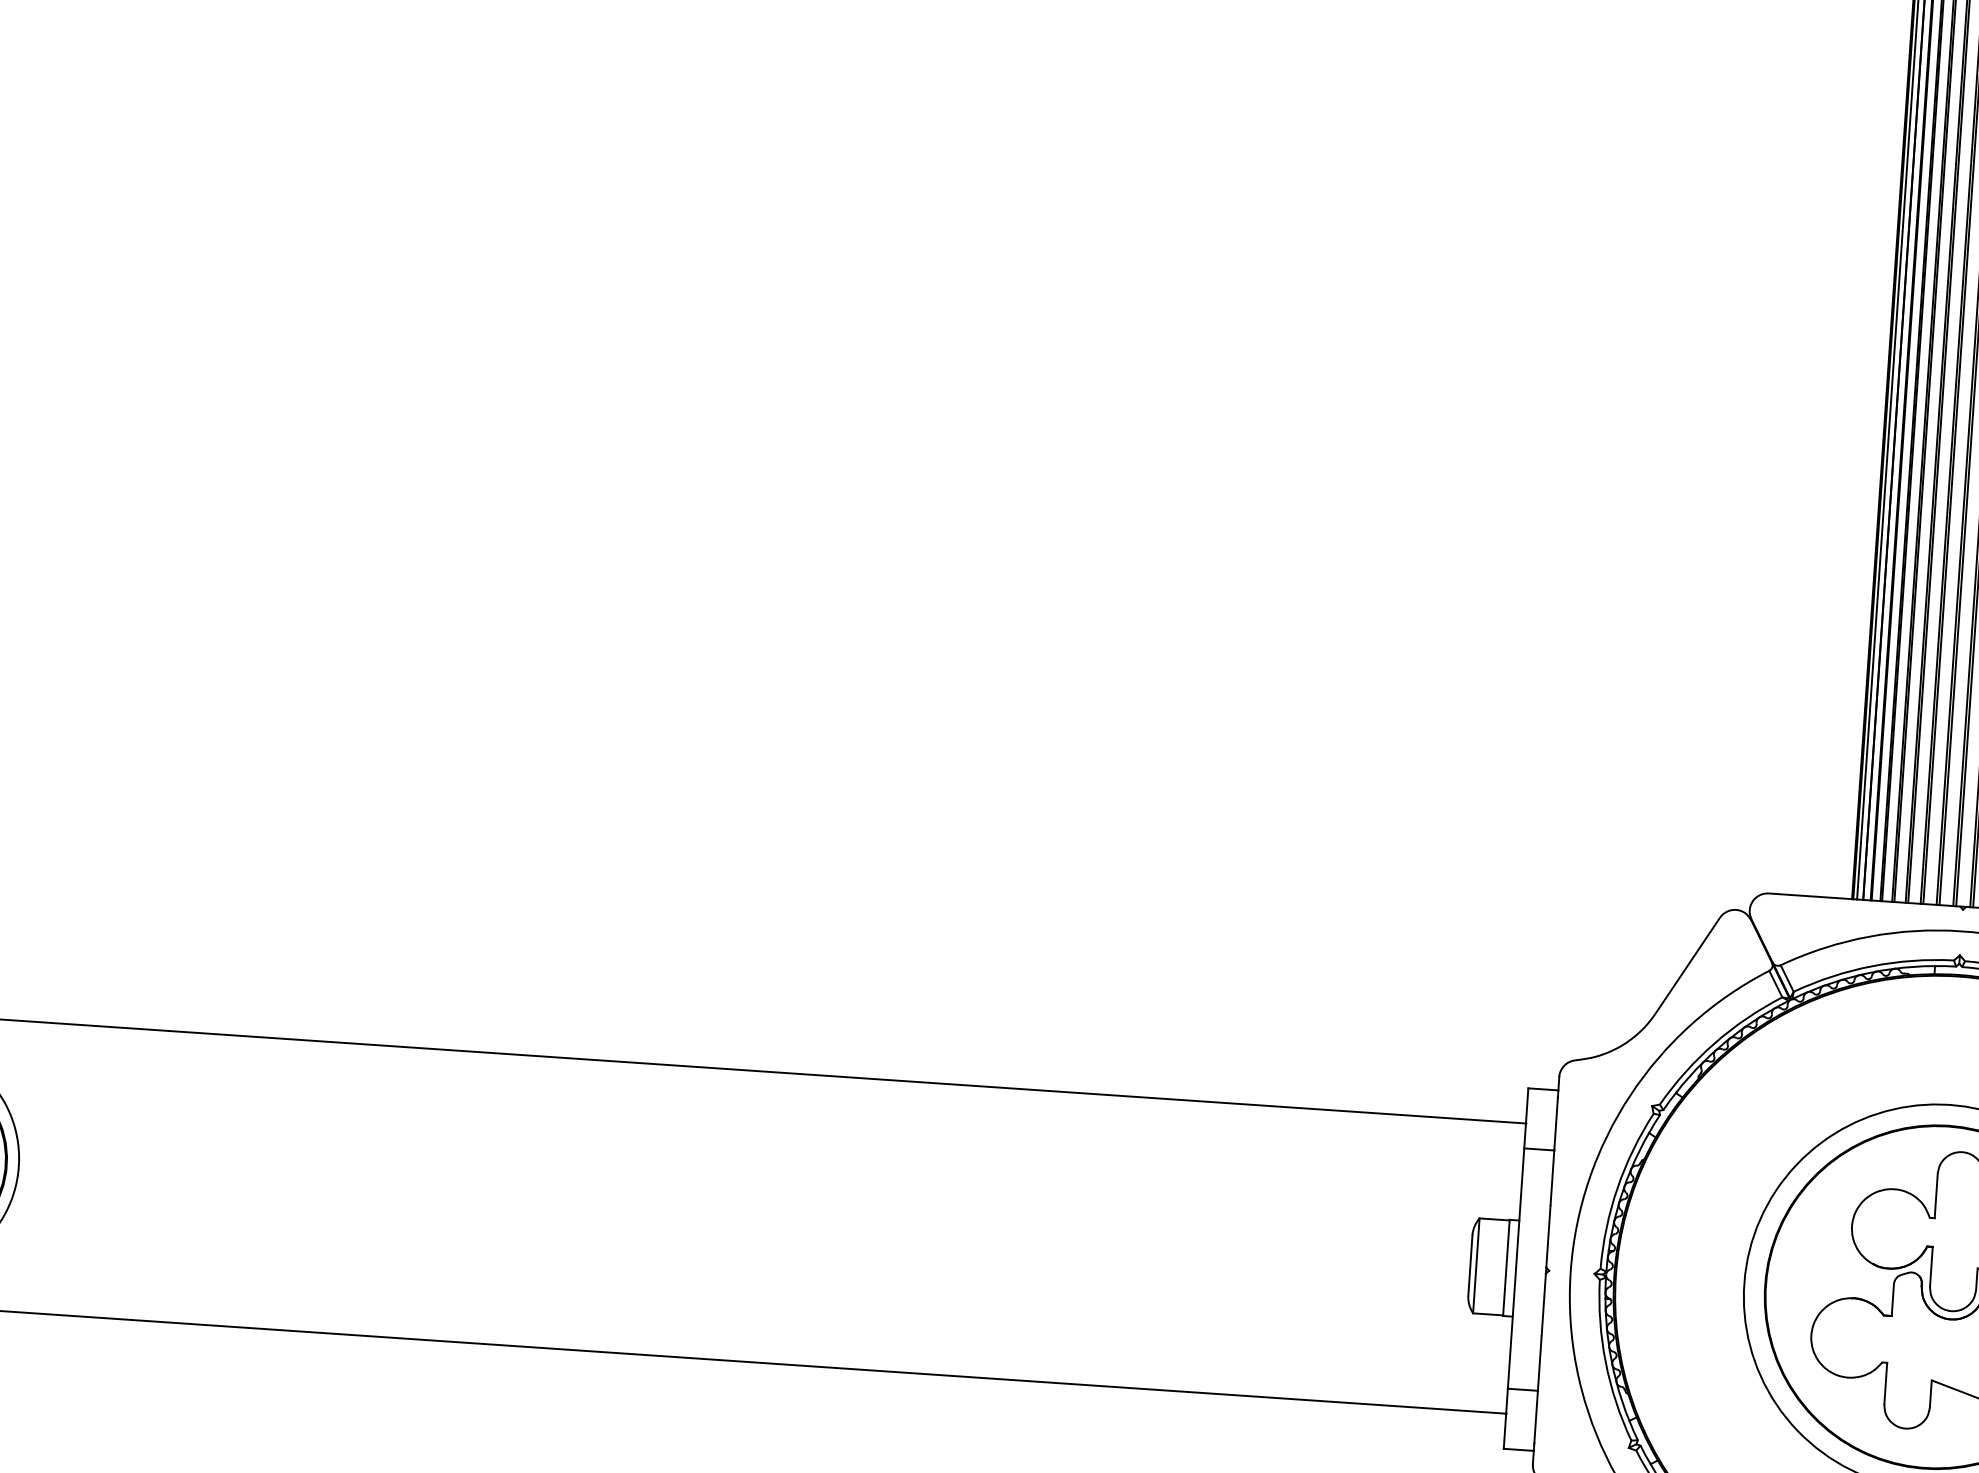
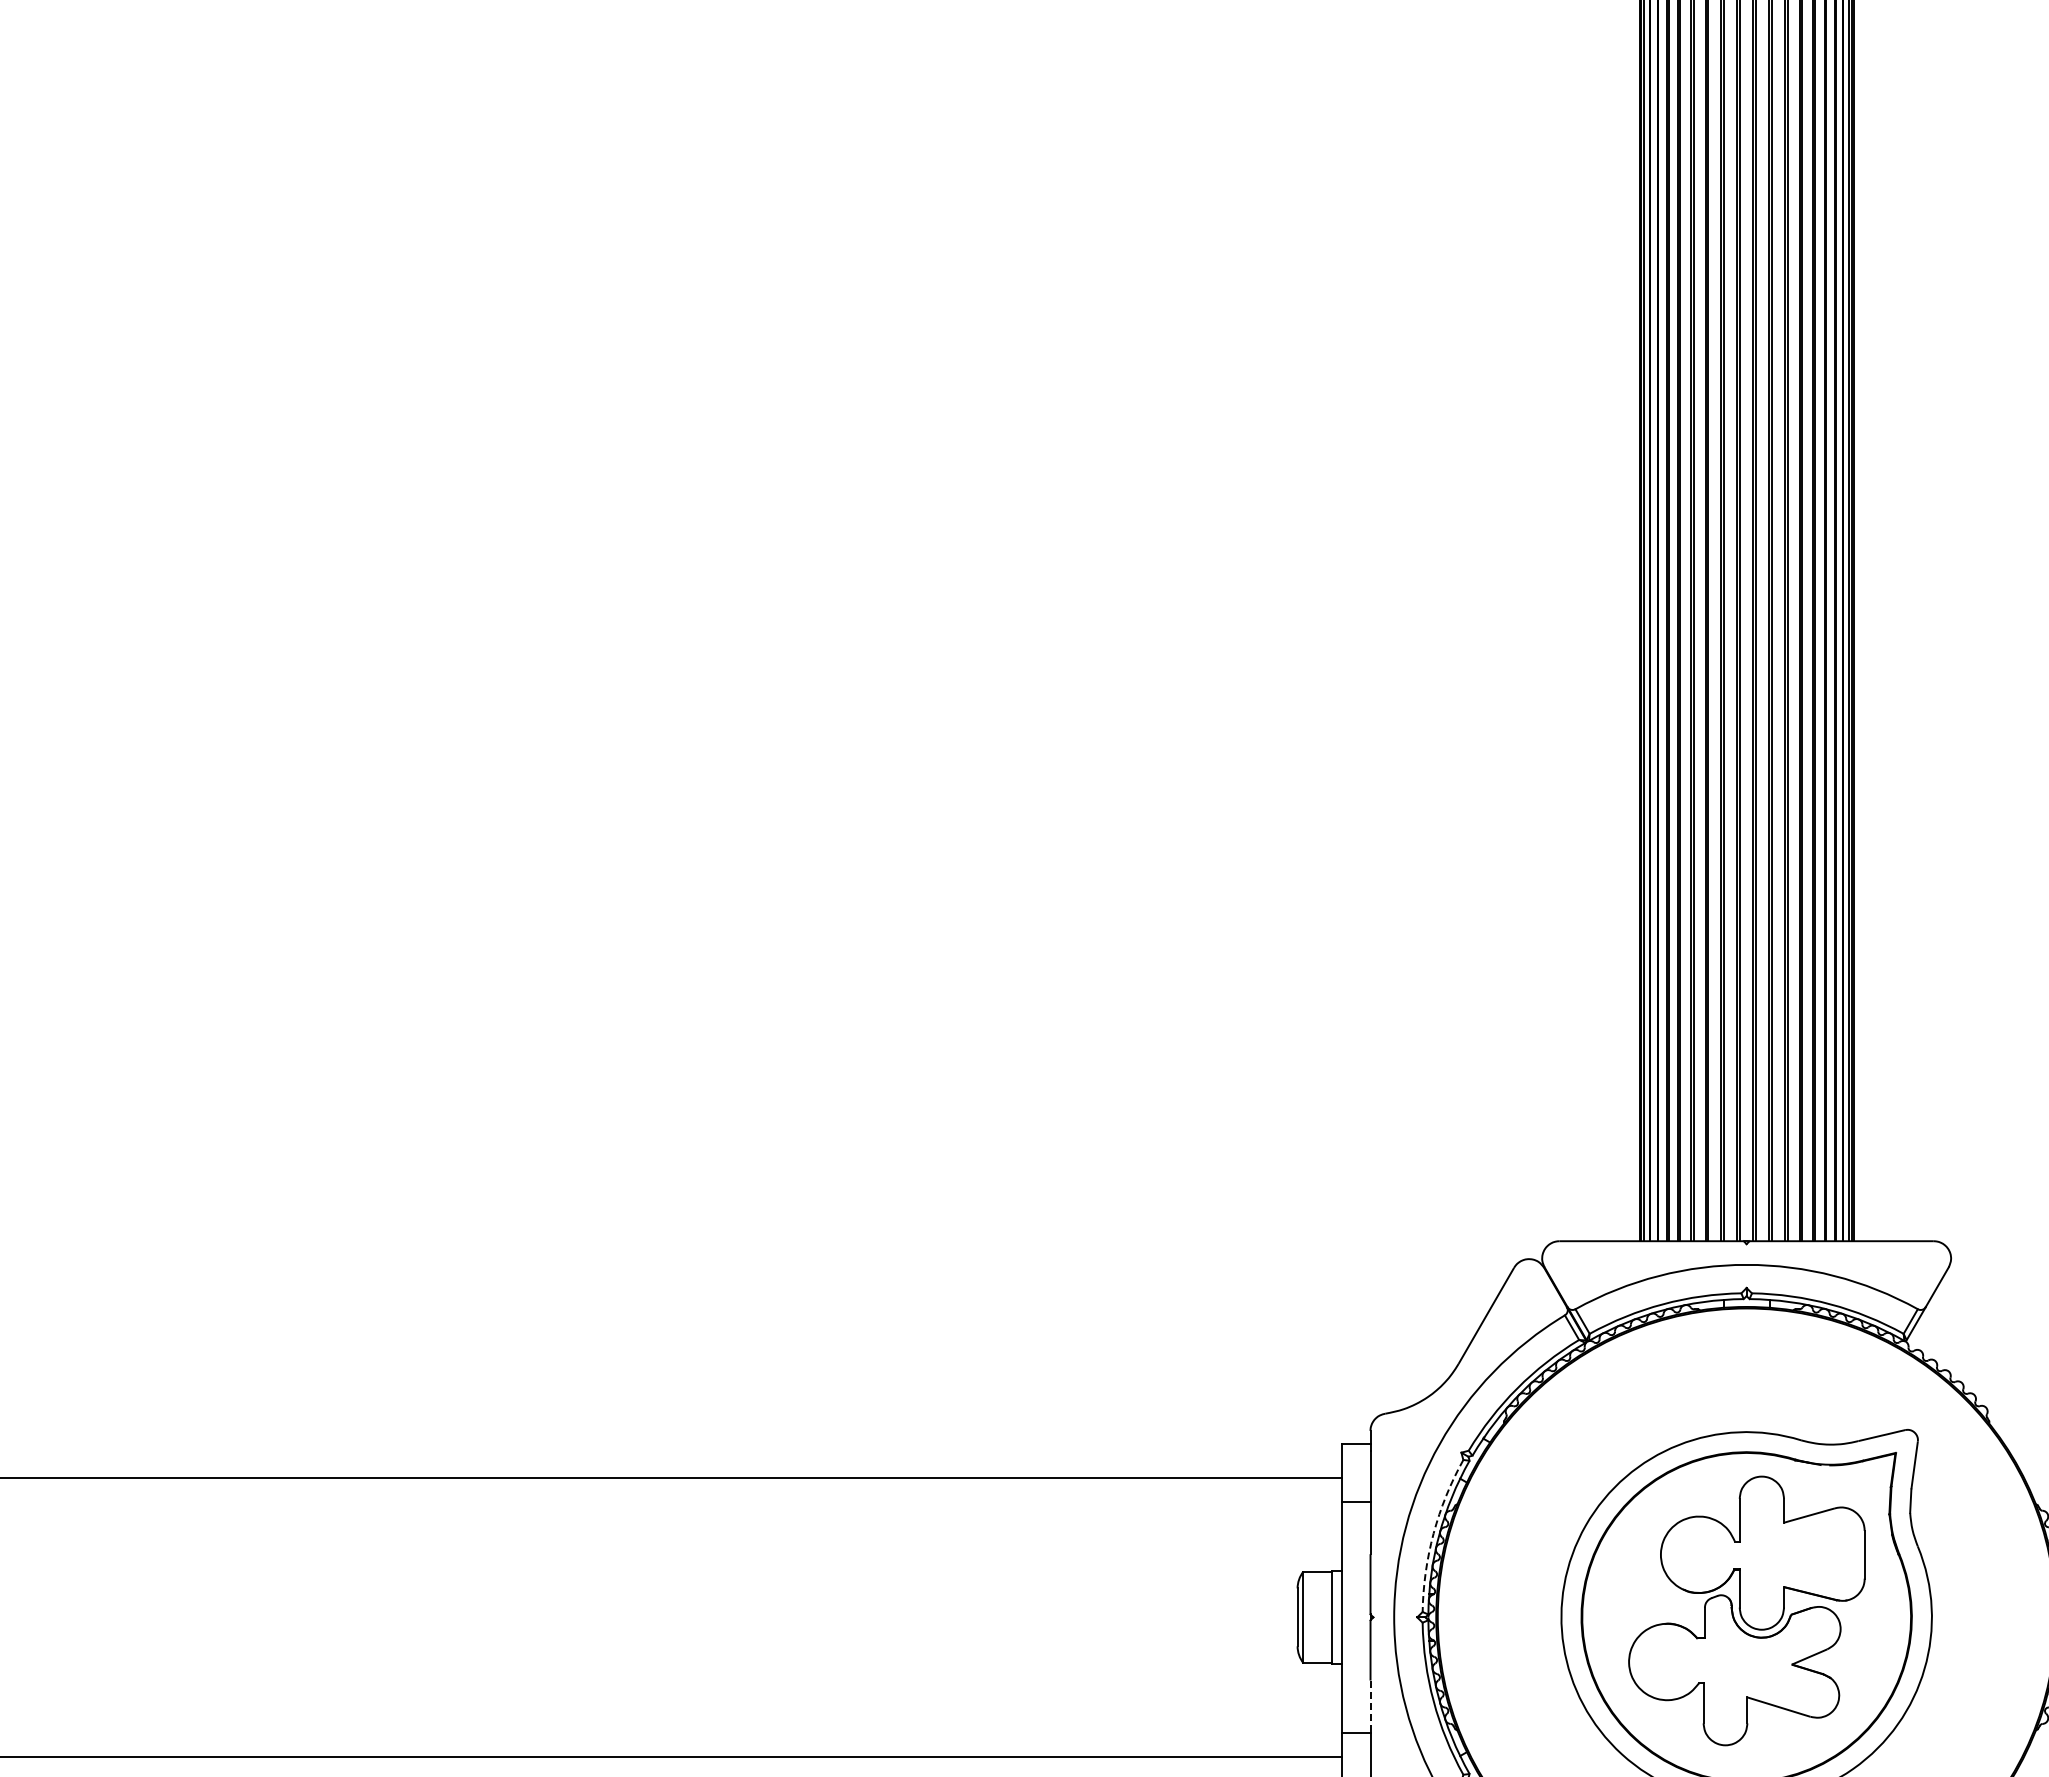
arc: (1617, 1188) -> (1433, 1533), solid -> dashed
line: (1539, 1364) -> (1370, 1707), solid -> dashed

